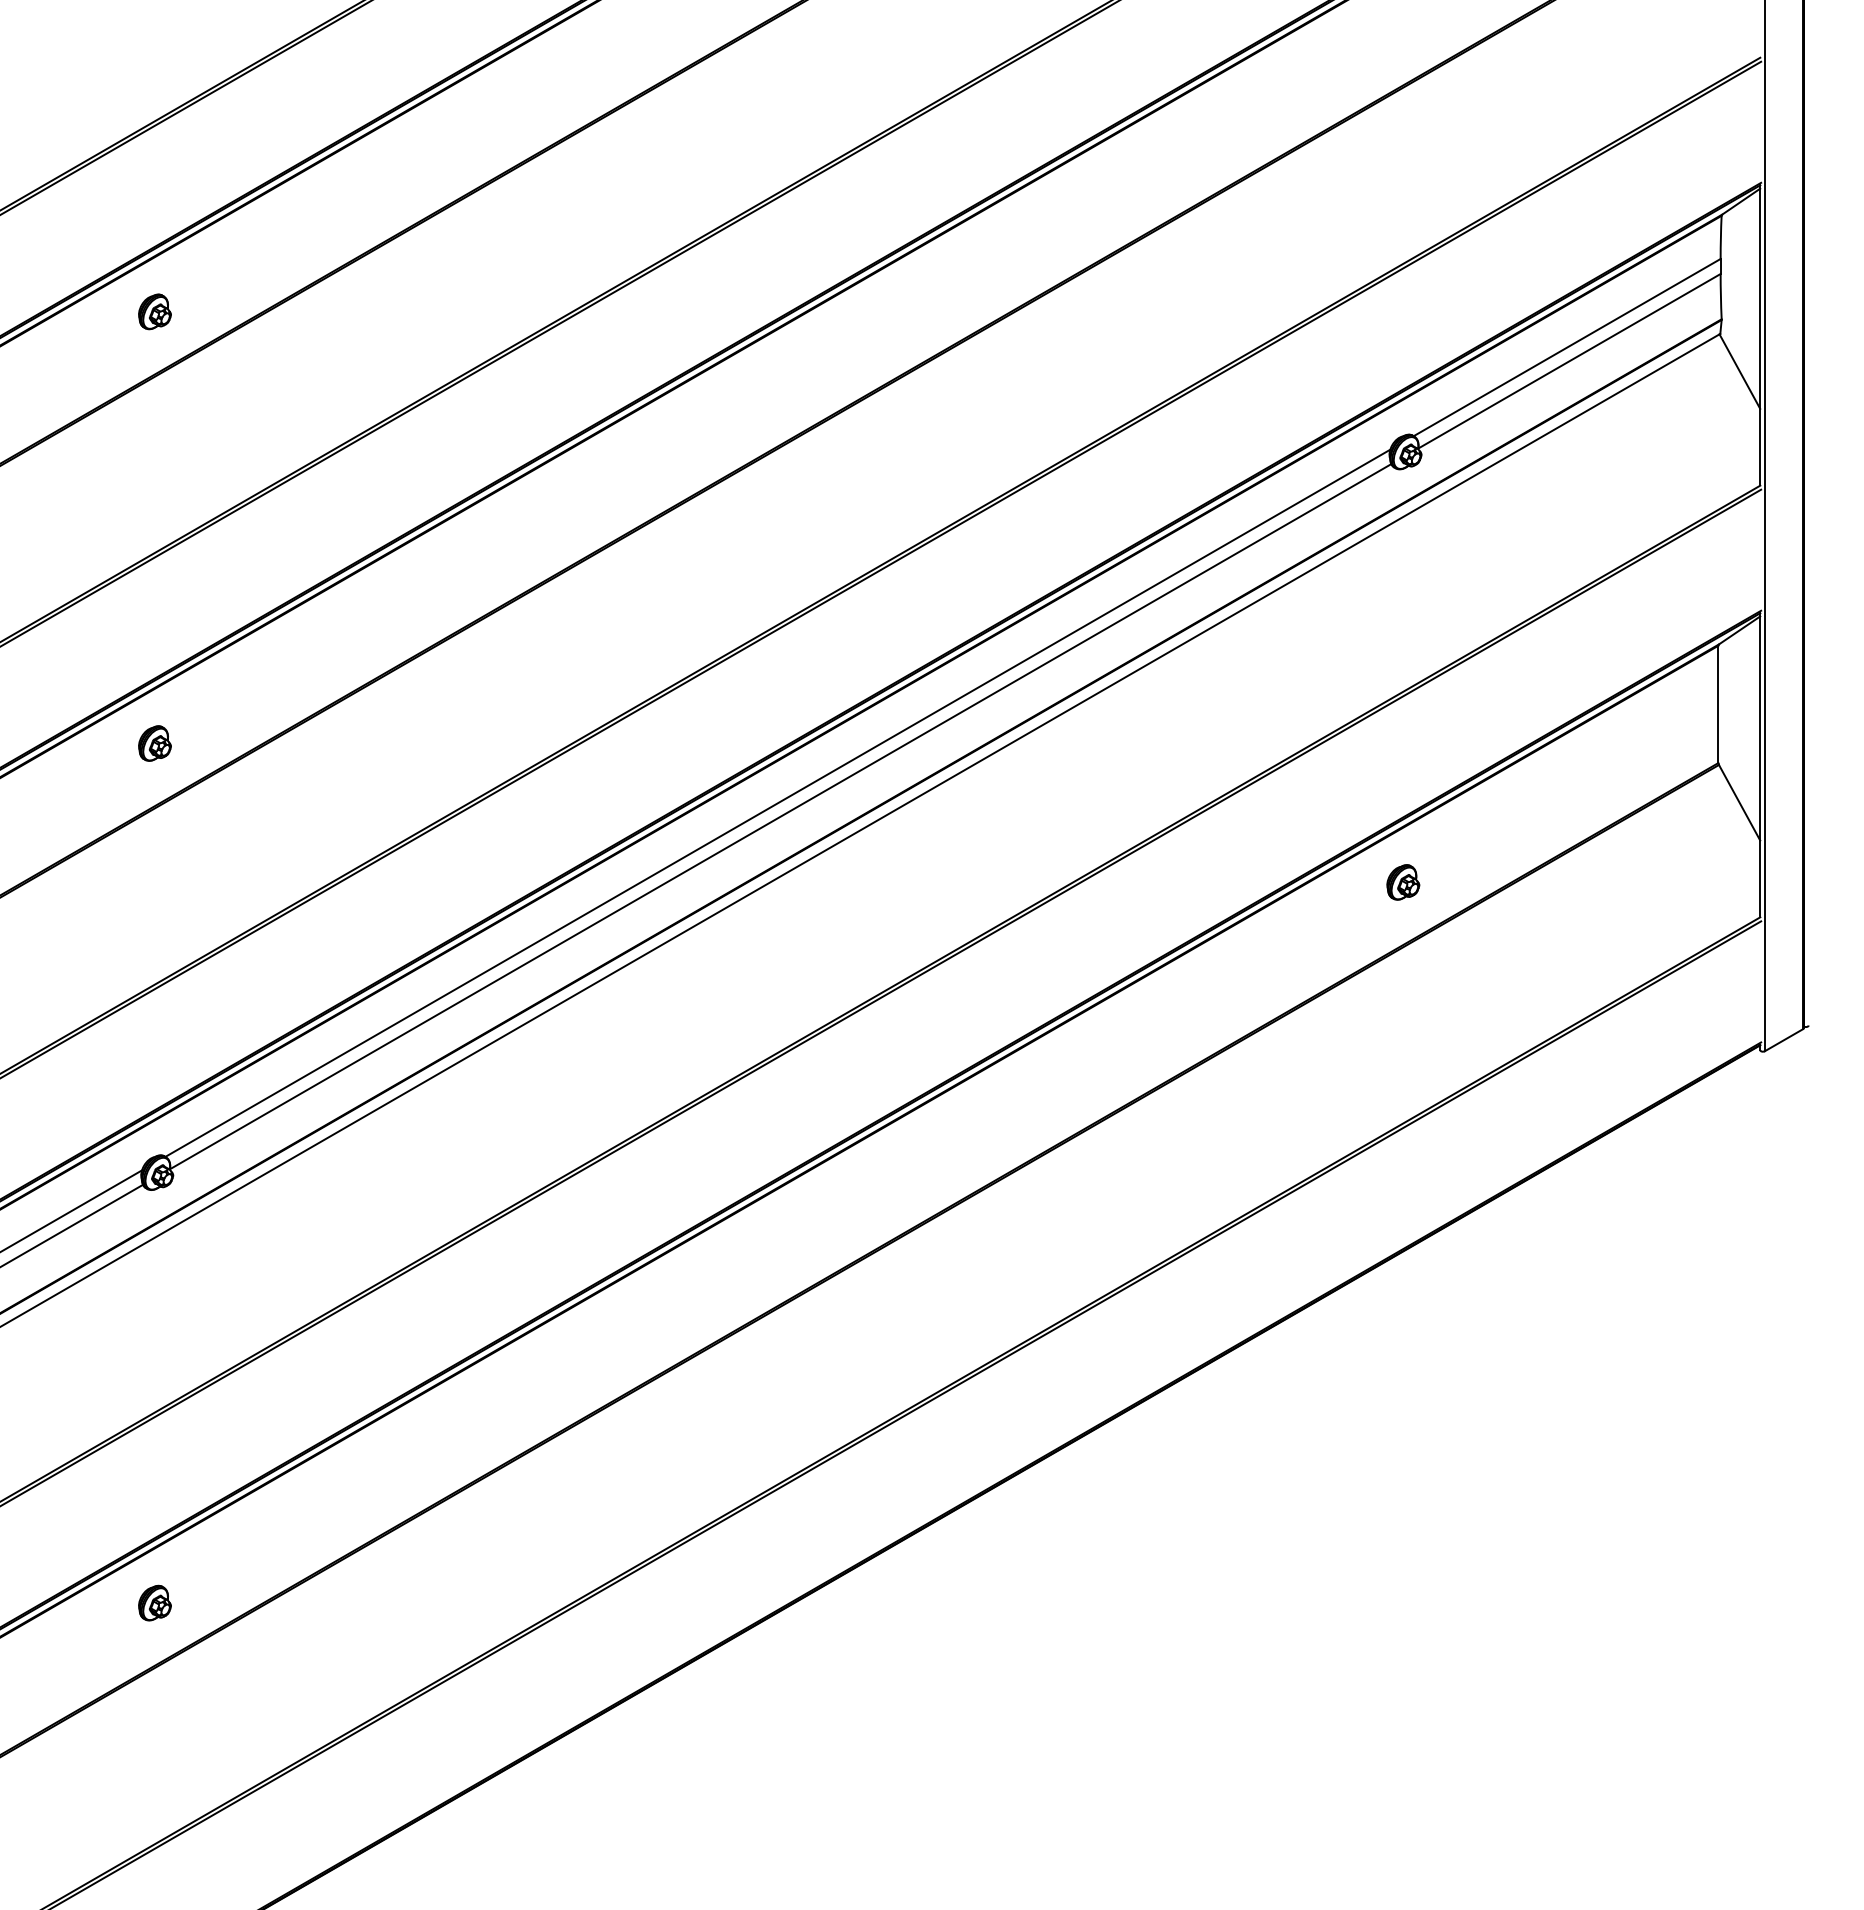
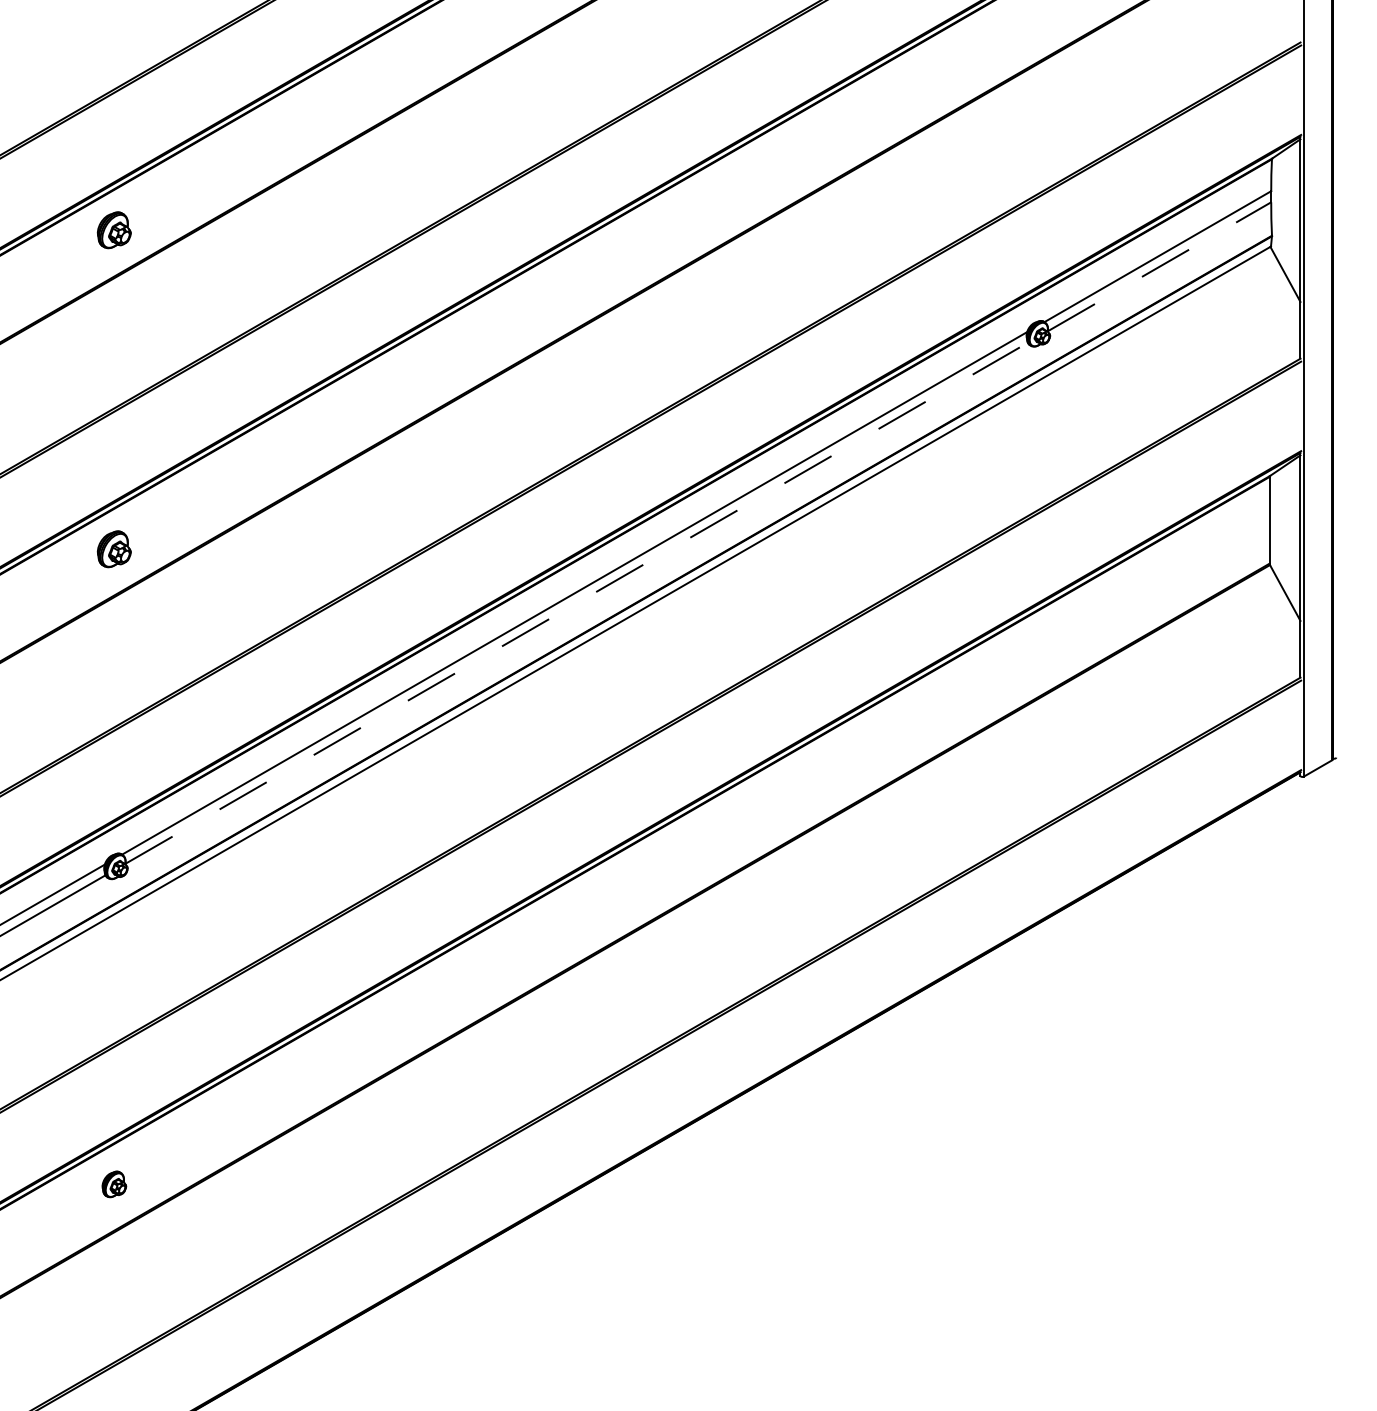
part: (154, 311) -> (114, 230), size x1.4
line: (1569, 361) -> (1159, 266), solid -> dashed
part: (154, 743) -> (114, 549), size x1.4
line: (781, 816) -> (577, 603), solid -> dashed
part: (1403, 882) -> (1036, 651), removed

